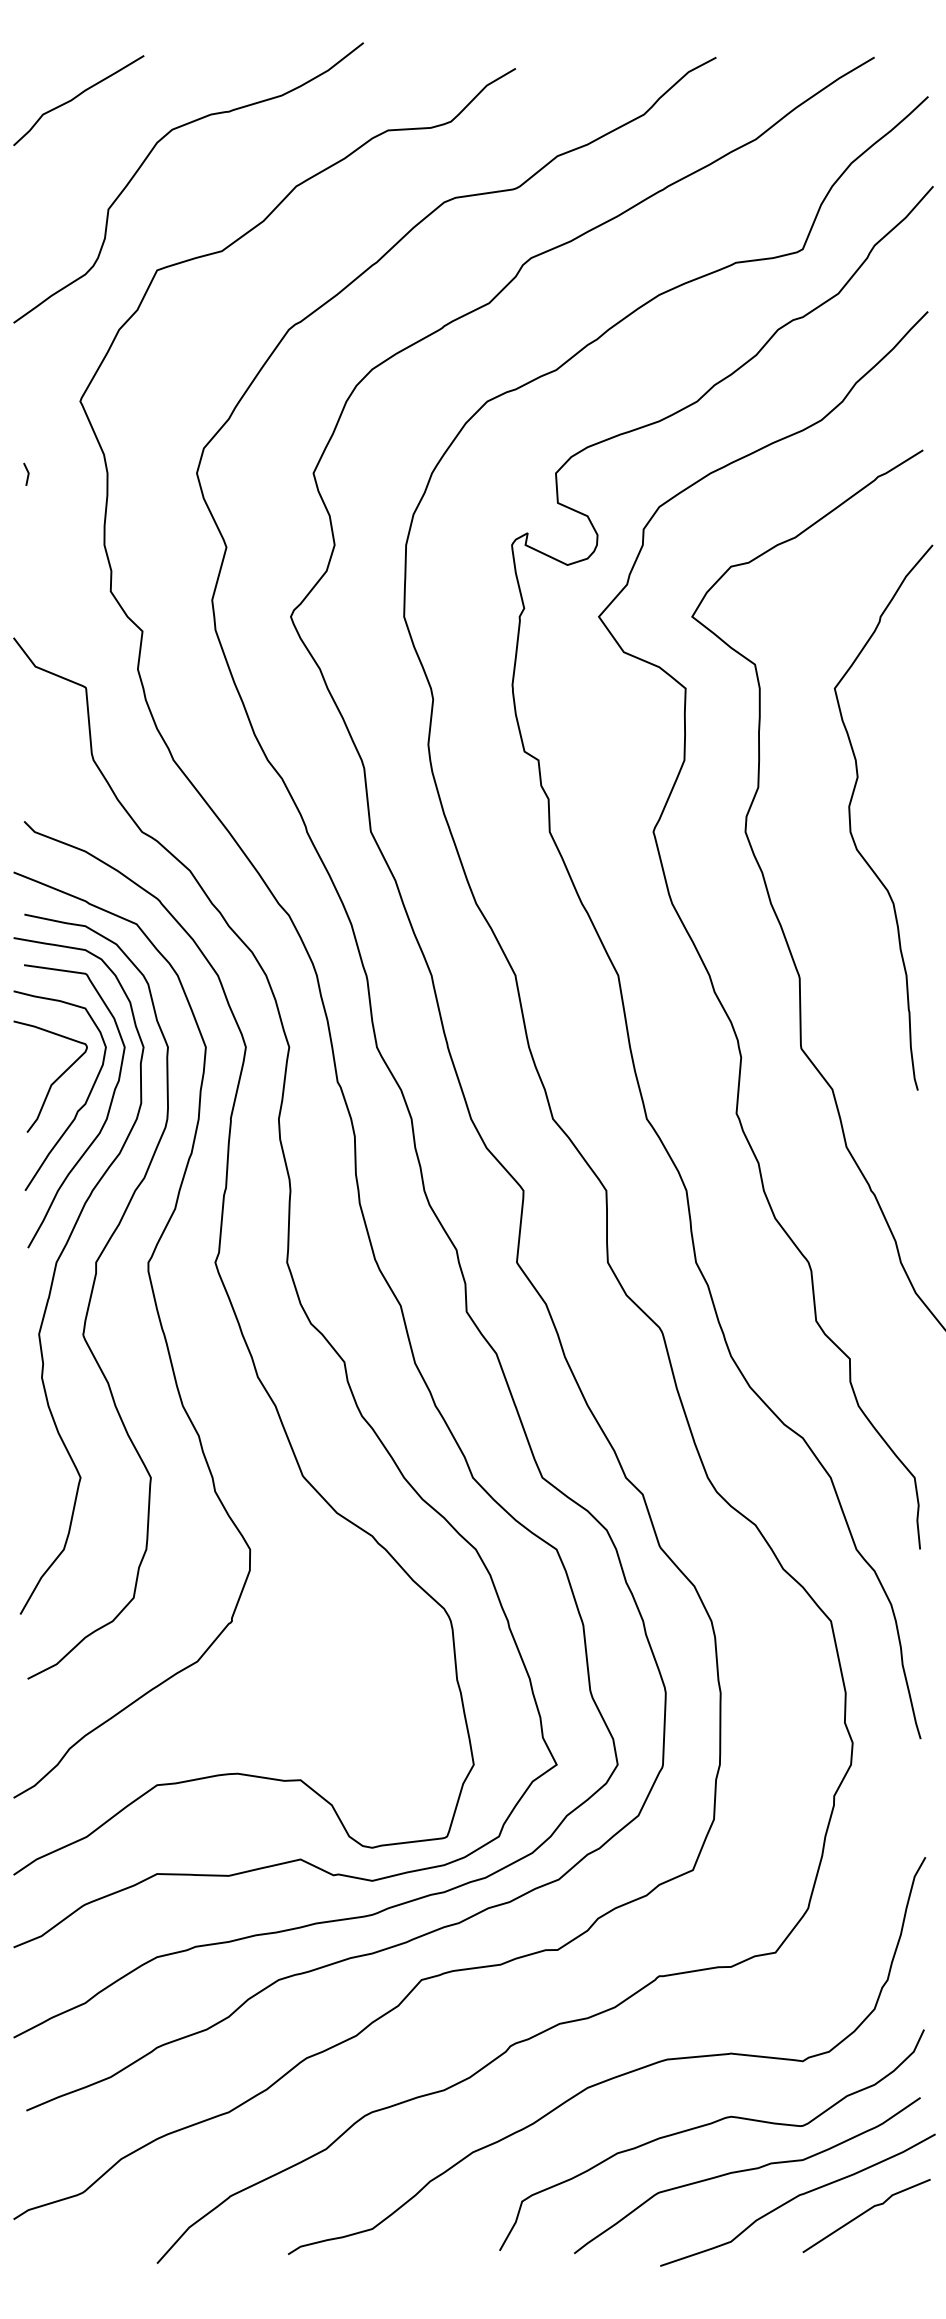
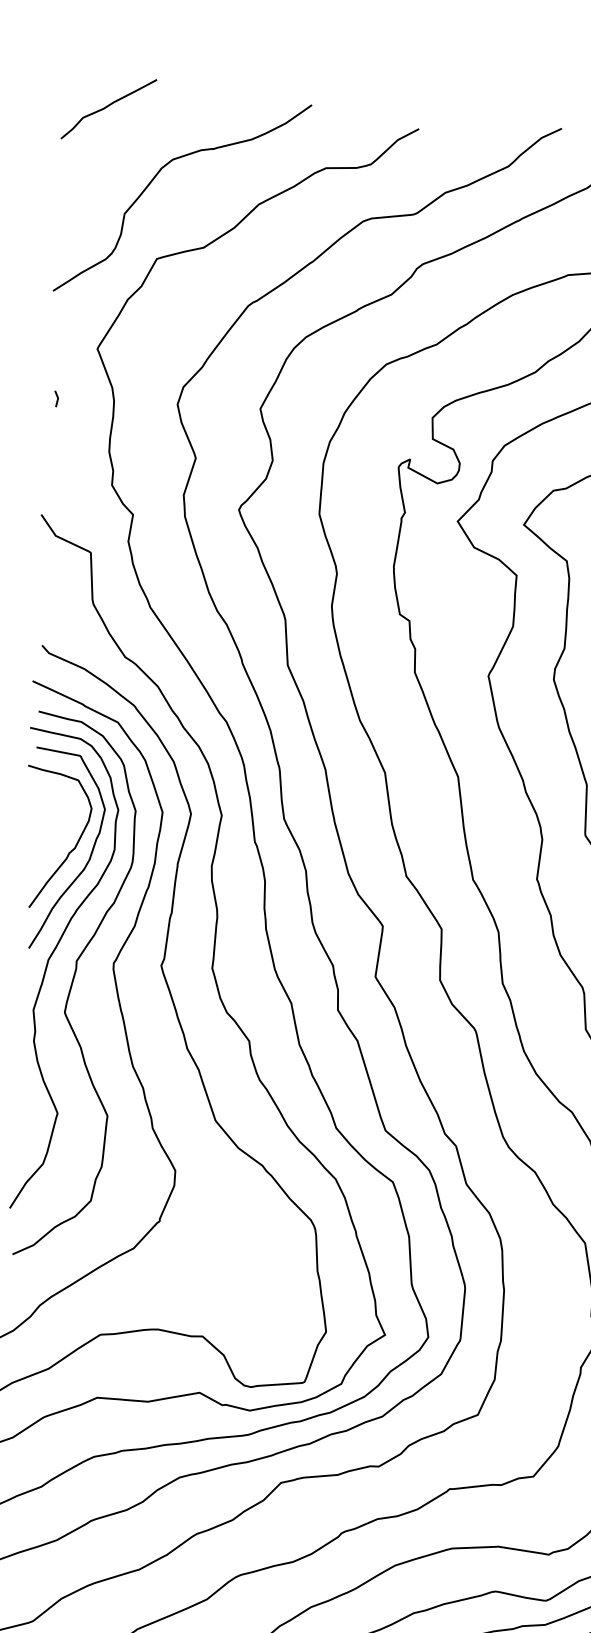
curve: (77, 97) -> (108, 106), moved
curve: (54, 1080) -> (53, 830), removed

